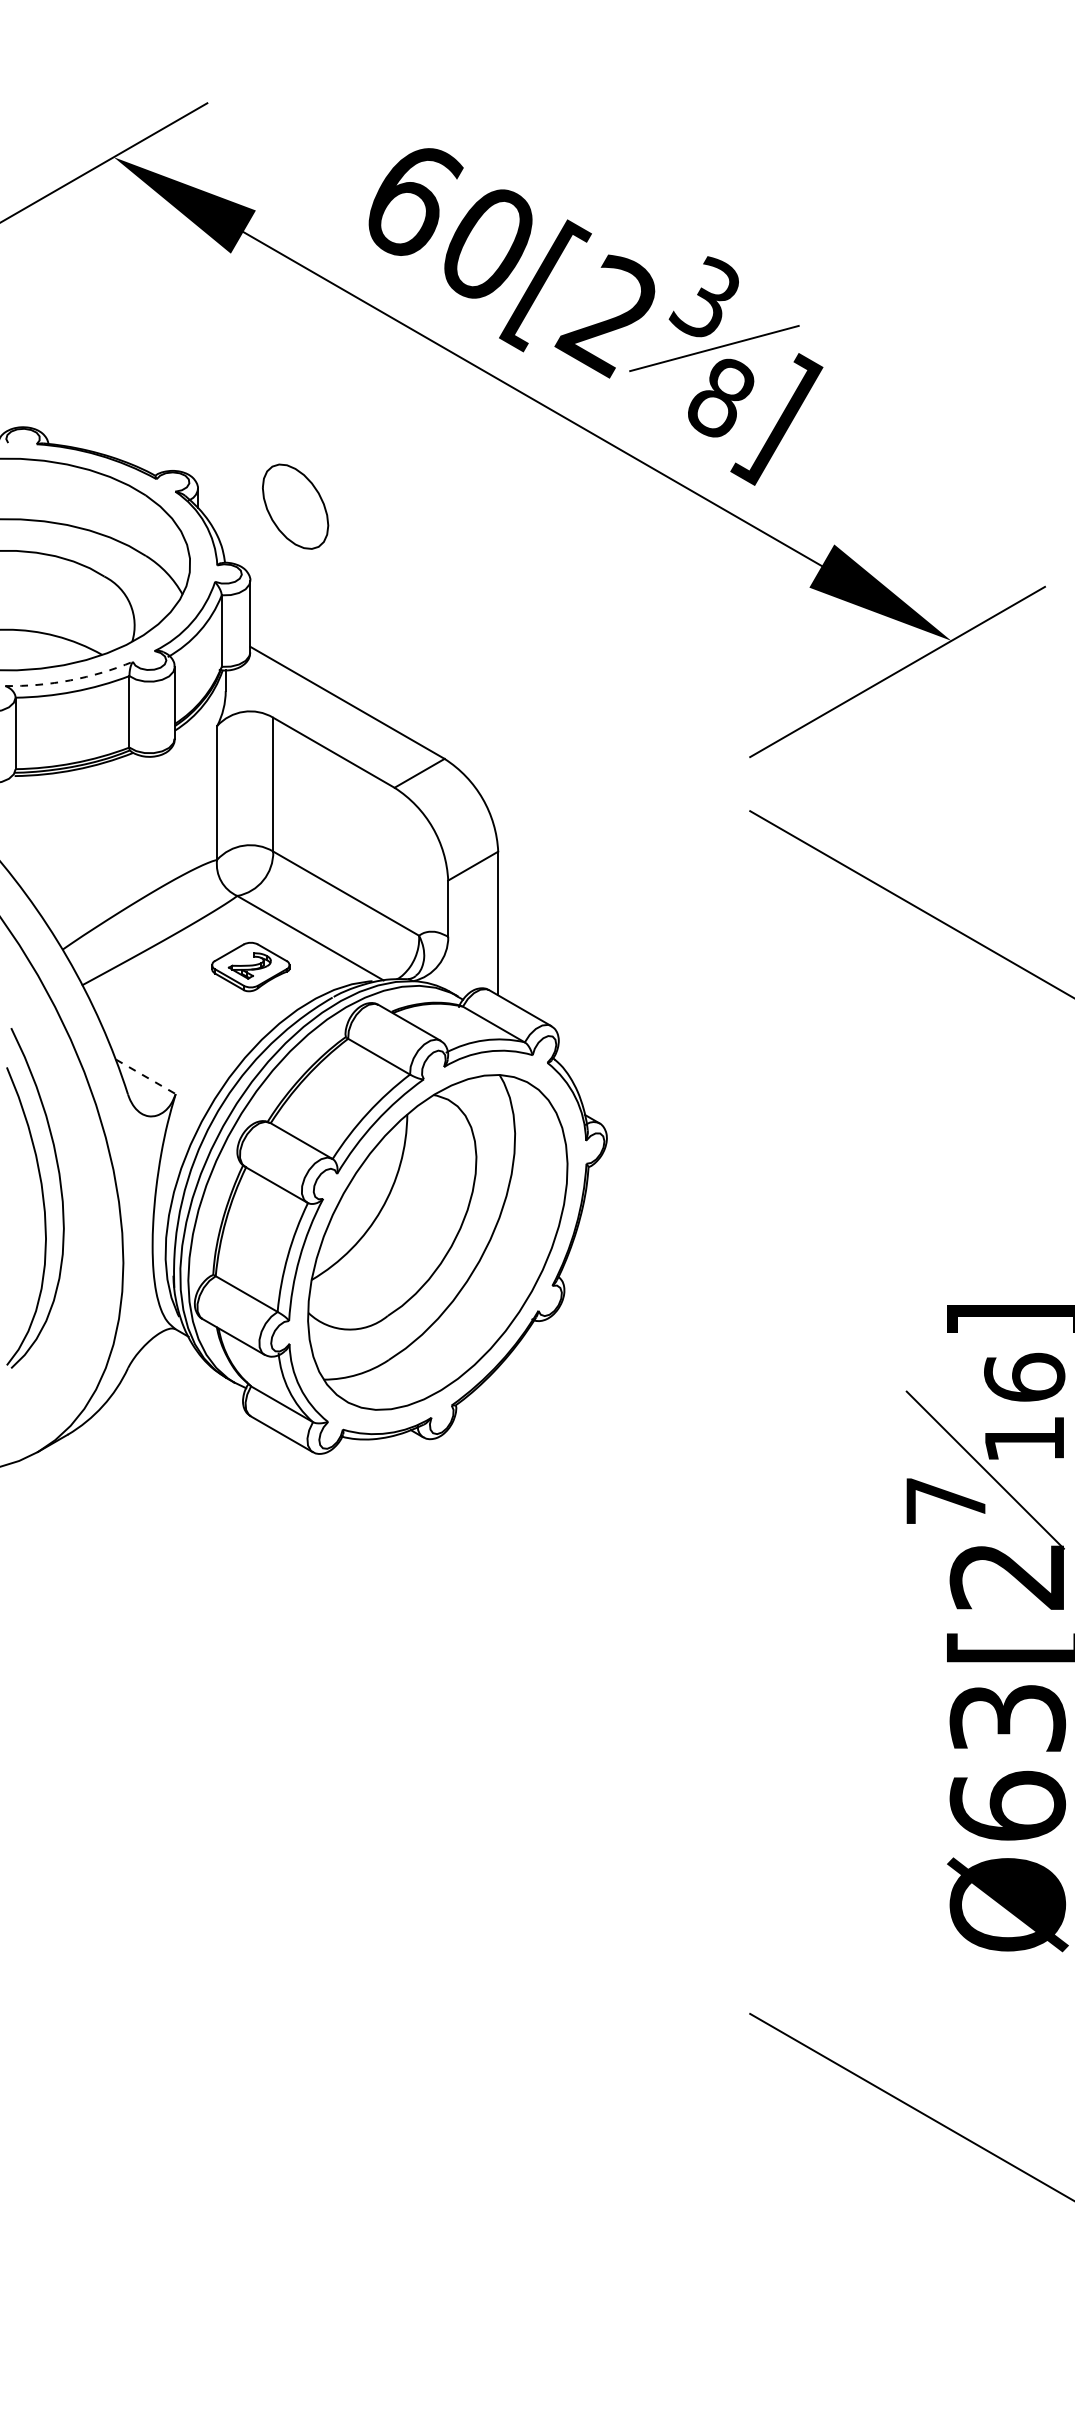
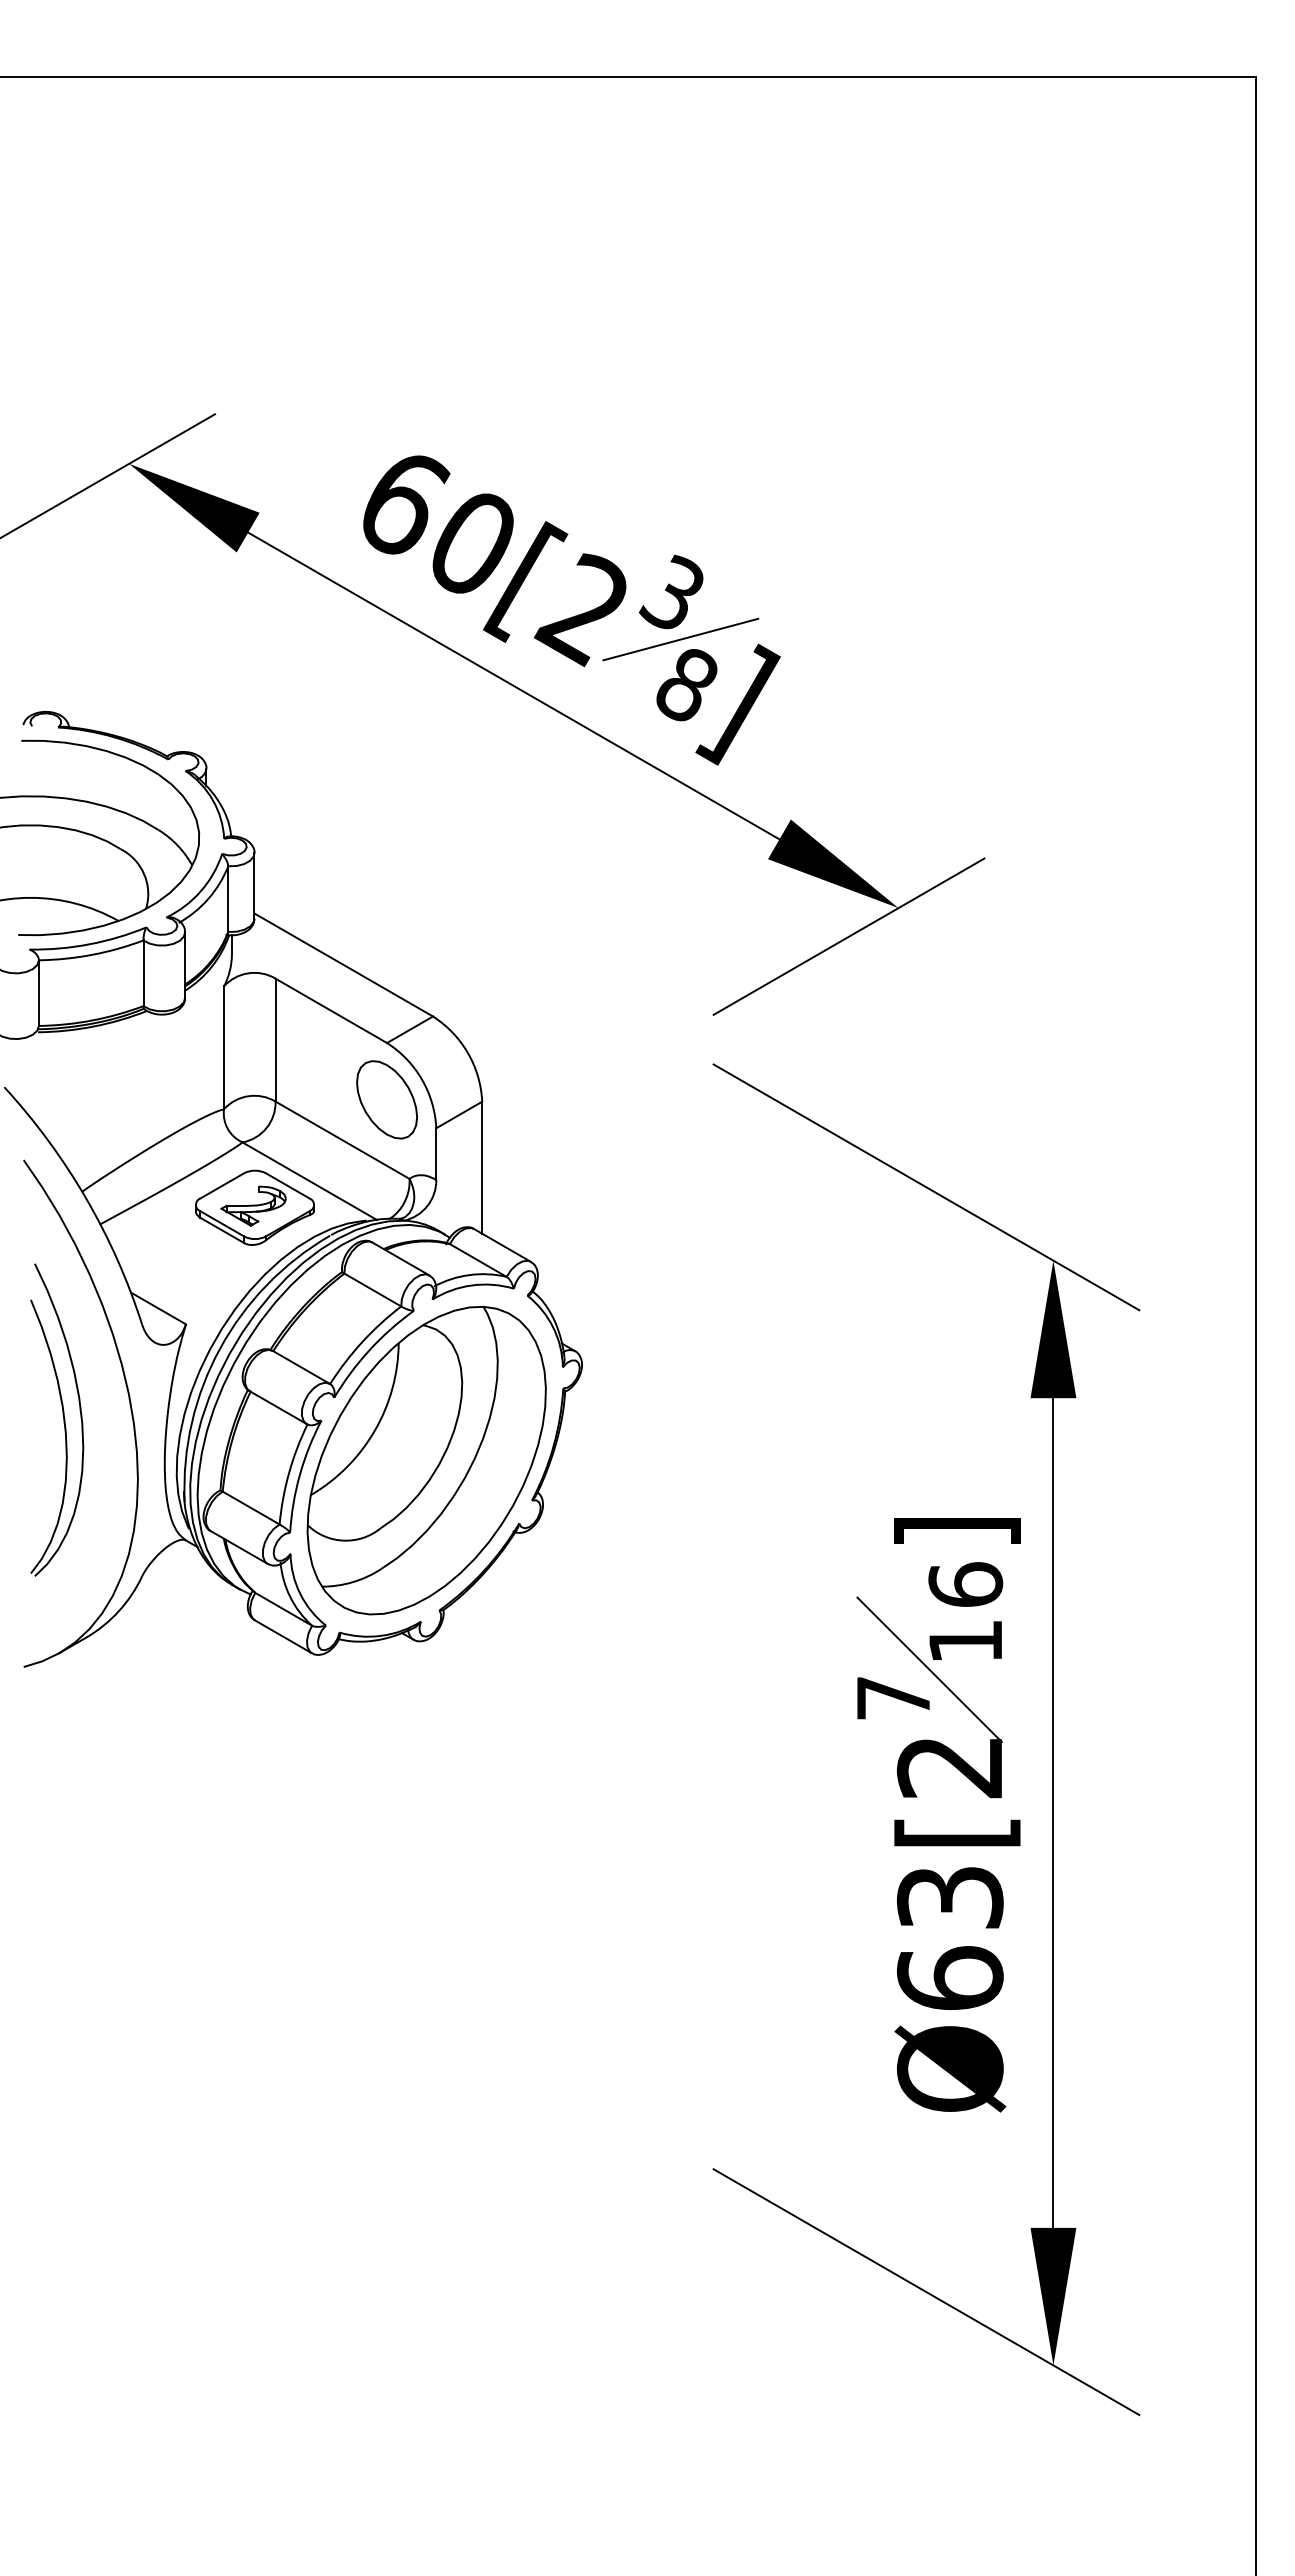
part: (294, 506) -> (386, 1099), moved
arc: (70, 680) -> (89, 944), dashed -> solid
part: (250, 966) -> (254, 1207), size x1.67
line: (145, 1076) -> (158, 1308), dashed -> solid

